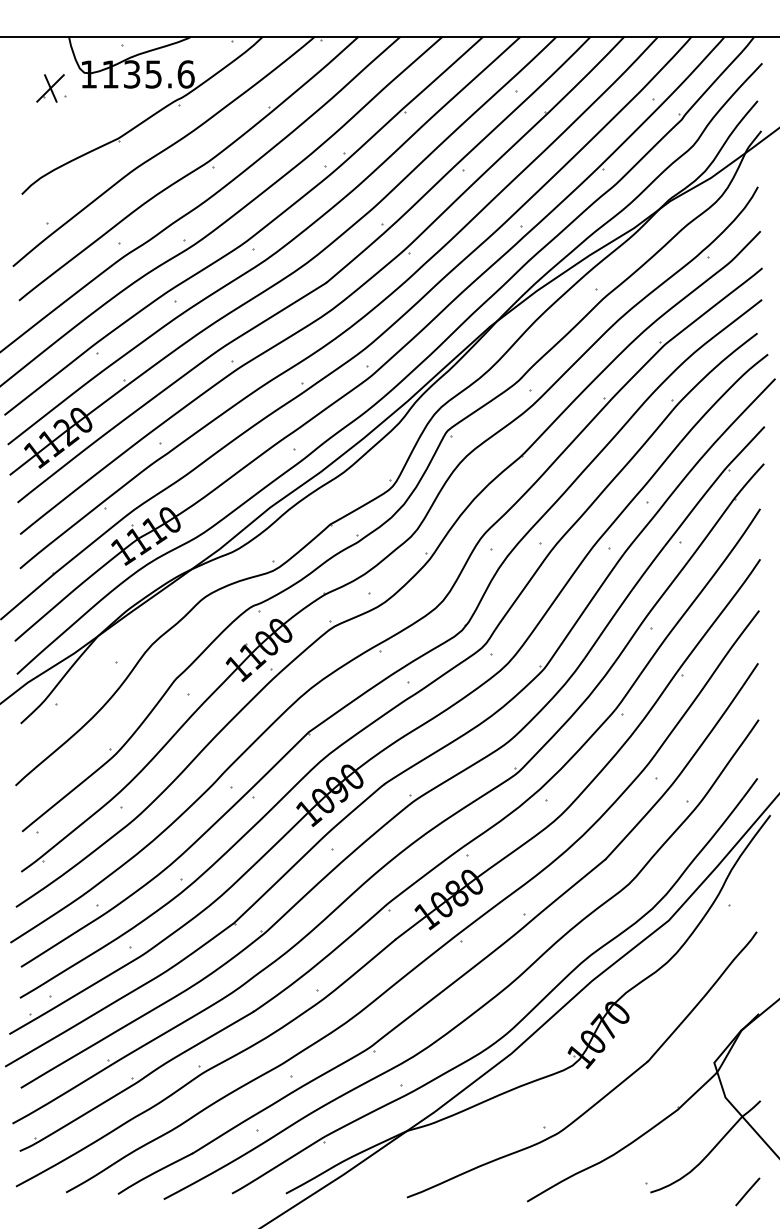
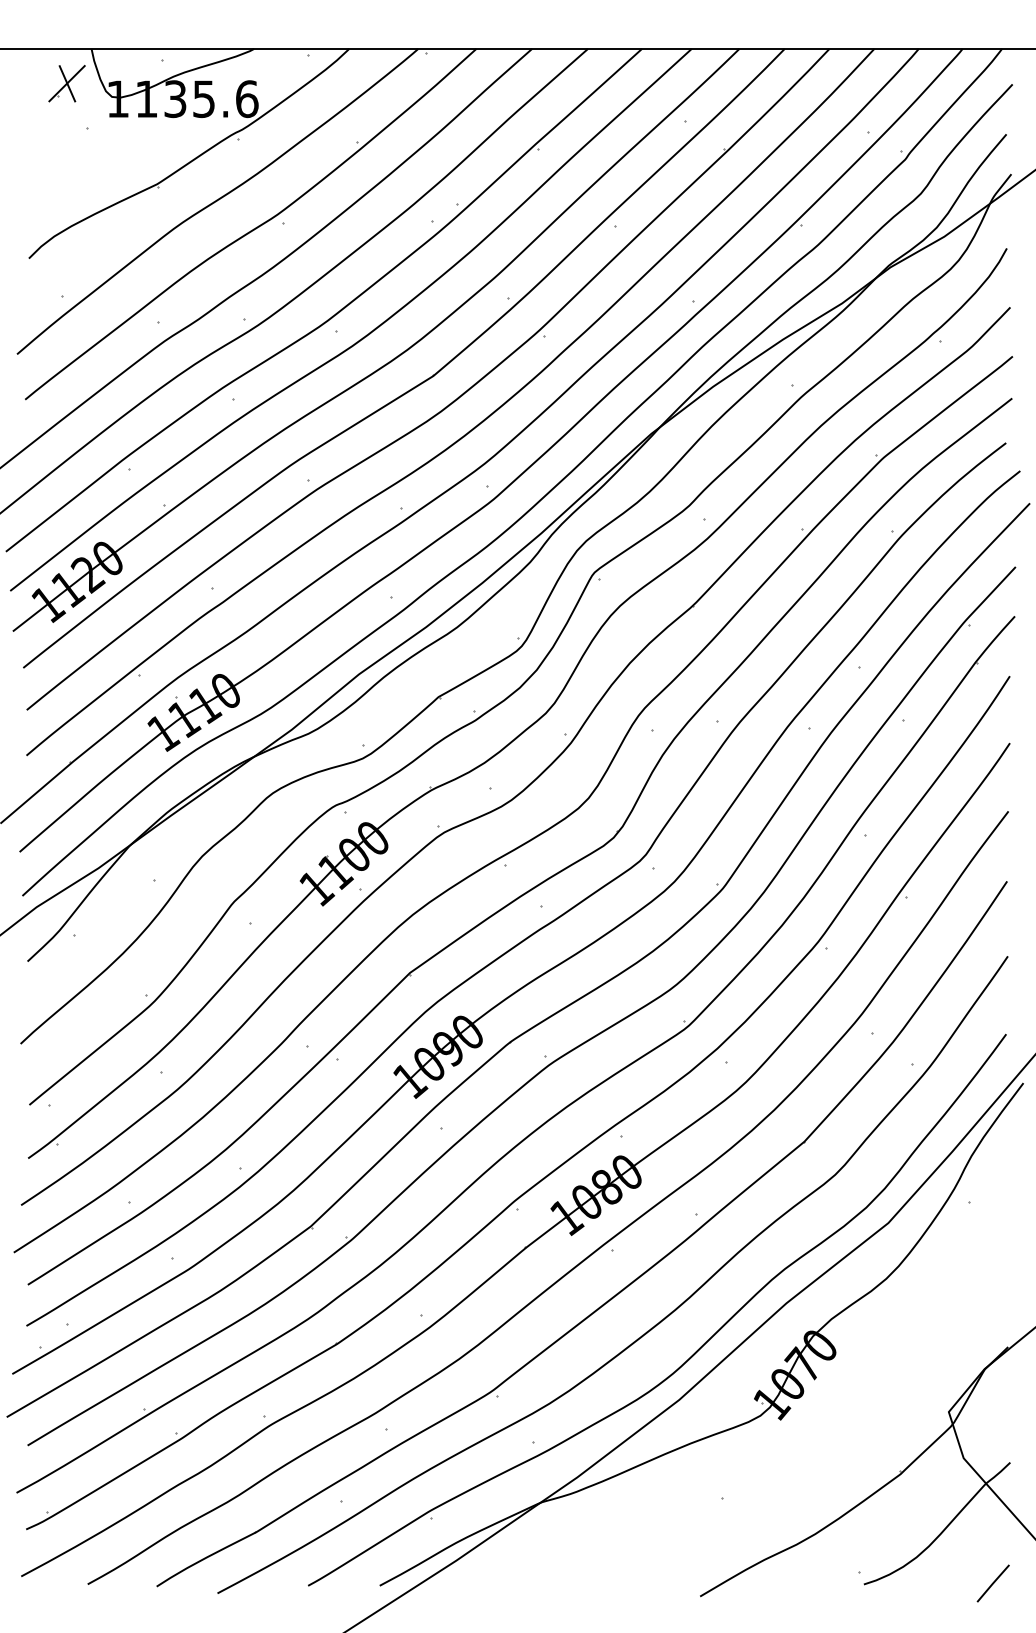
part: (50, 88) -> (66, 83), moved
part: (605, 1094) -> (804, 1454), removed

